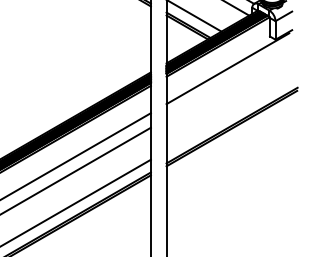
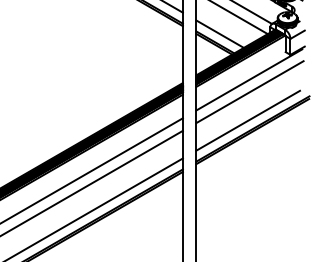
line: (228, 83) -> (249, 92), added
line: (226, 115) -> (248, 120), added

